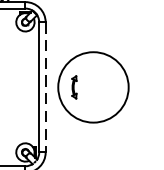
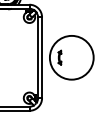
line: (46, 88) -> (42, 58), dashed -> solid

